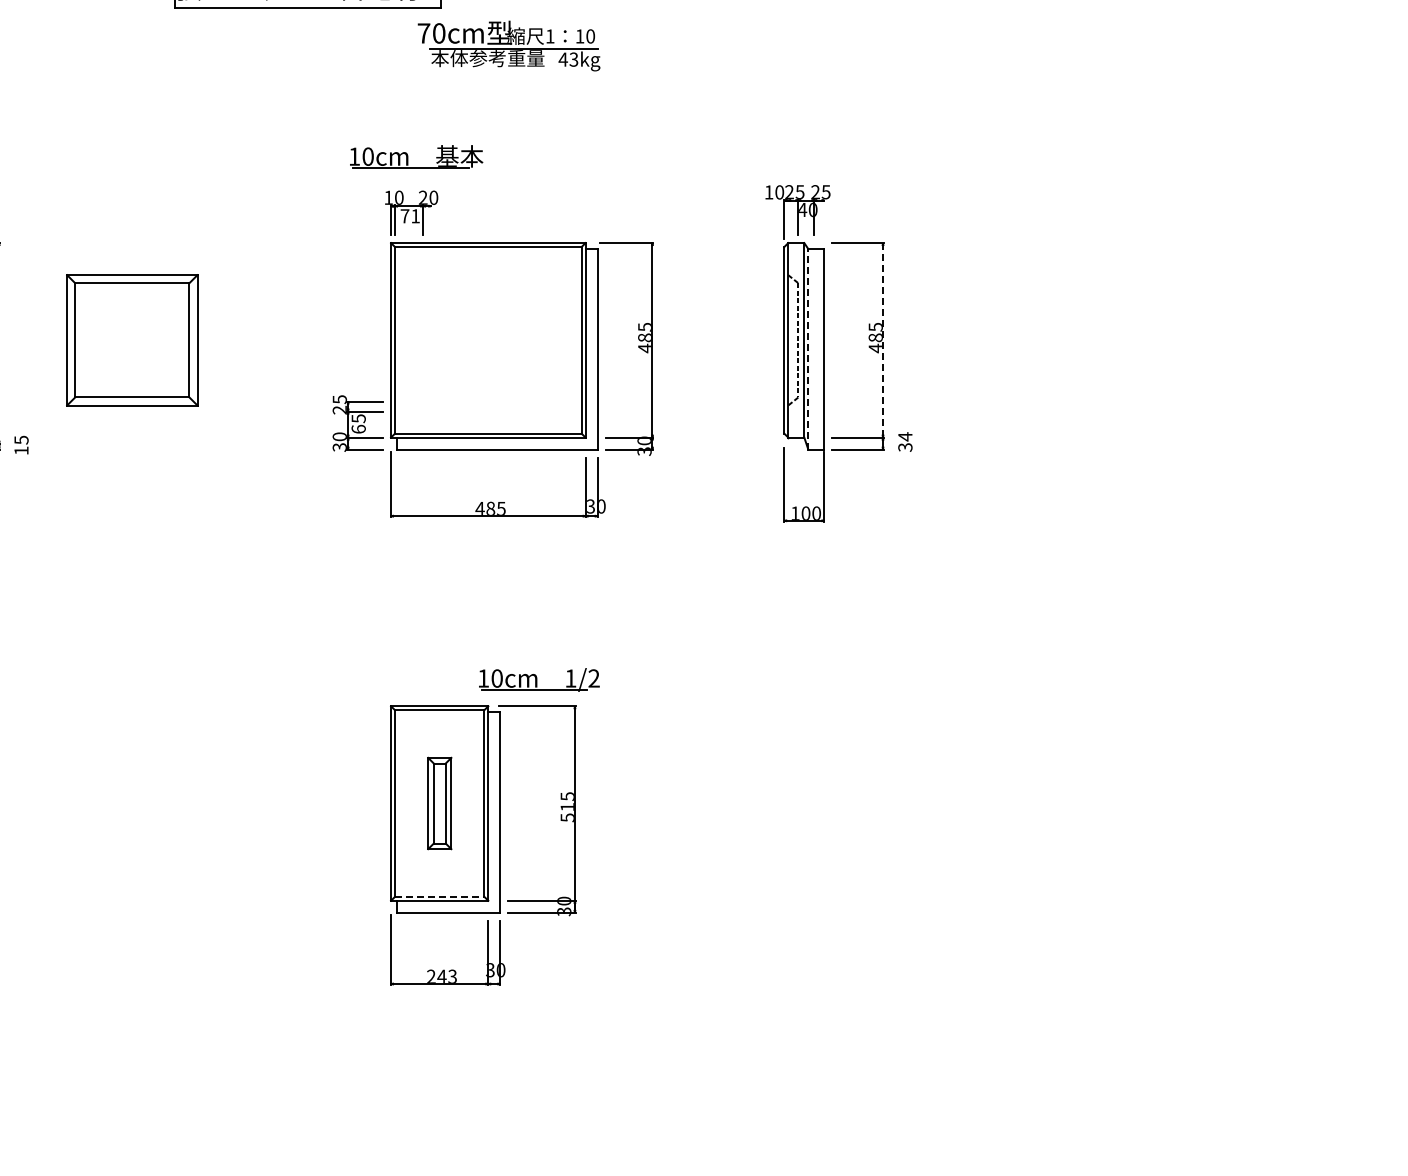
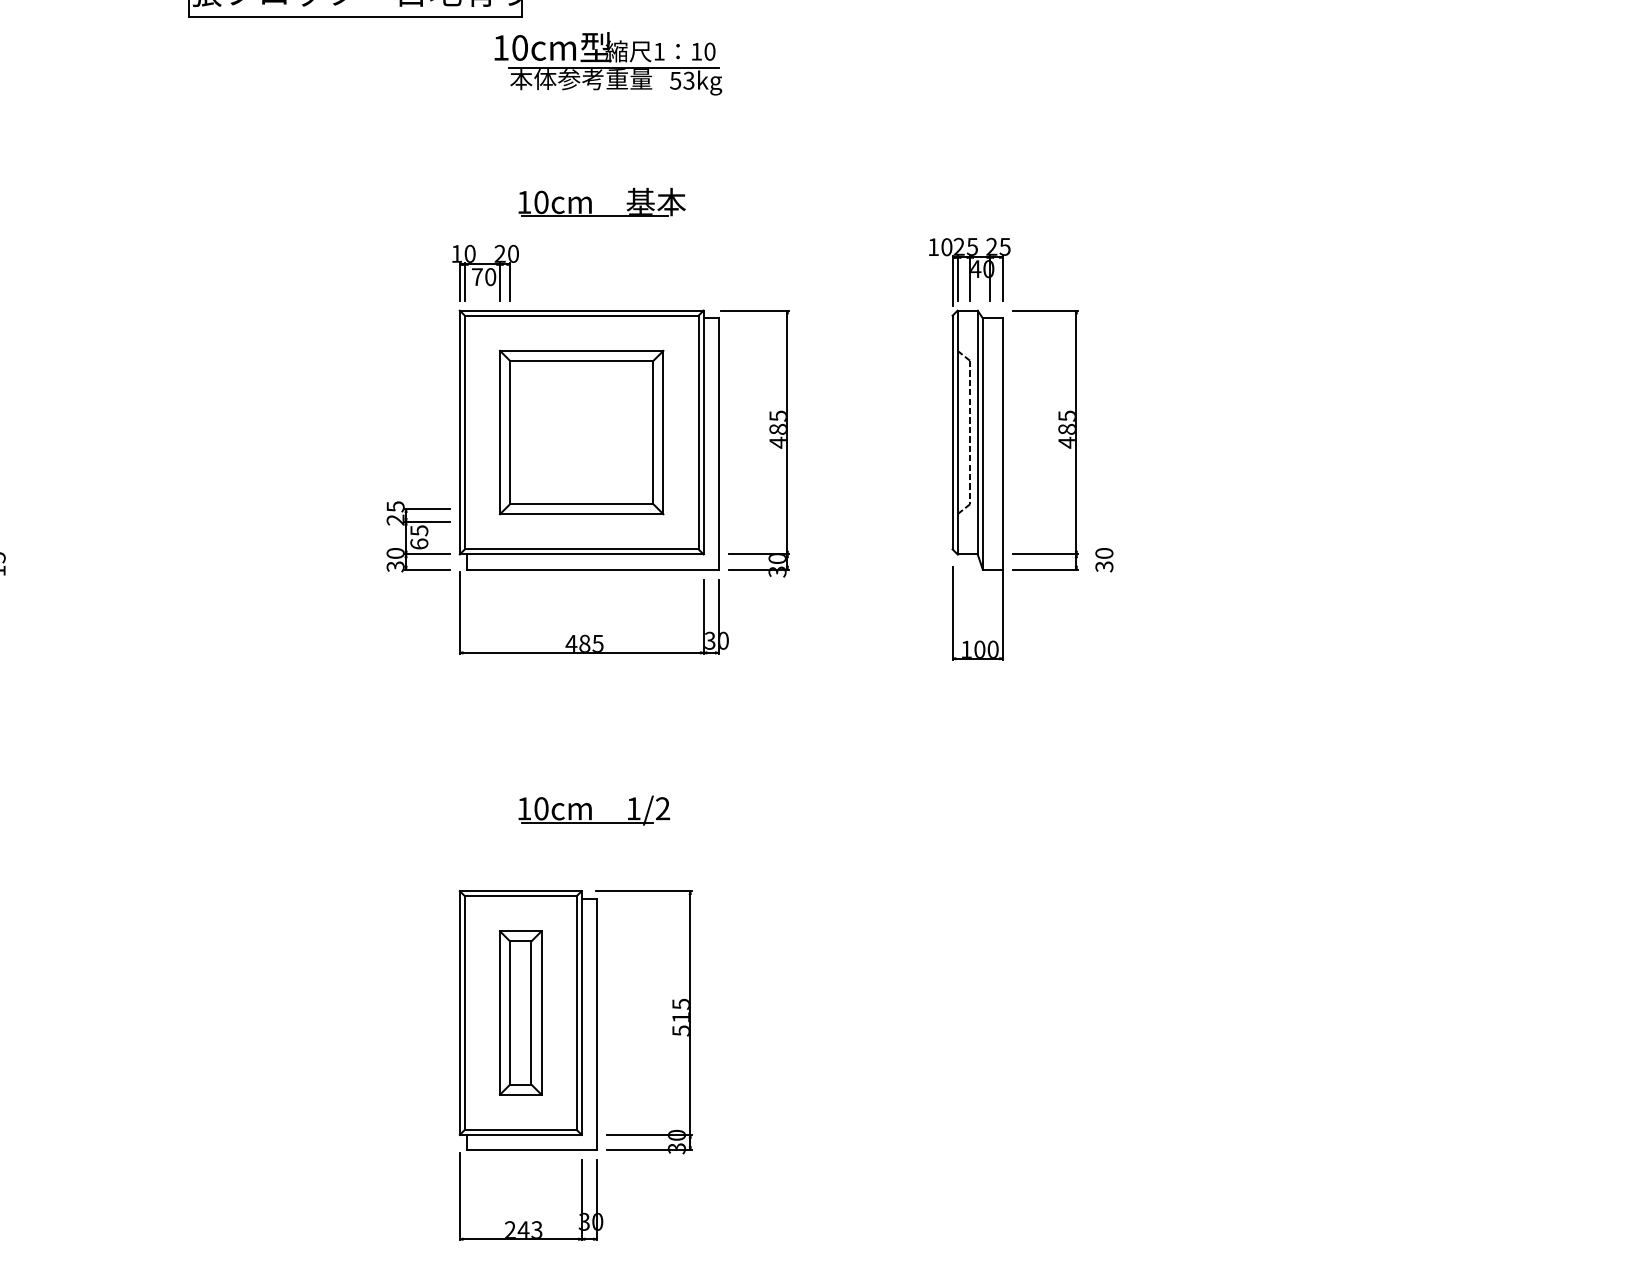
text: (423, 33) -> (500, 48), 70cm -> 10cm
text: (562, 59) -> (674, 80), 43kg -> 53kg
part: (408, 156) -> (591, 202), moved
text: (415, 216) -> (490, 277), 71 -> 70
line: (788, 217) -> (957, 278), added
line: (824, 217) -> (1003, 278), added
line: (431, 220) -> (510, 282), added
part: (132, 340) -> (581, 432), moved
line: (883, 340) -> (1076, 432), dashed -> solid
line: (808, 348) -> (982, 442), dashed -> solid
text: (905, 436) -> (1104, 553), 34 -> 30
part: (539, 679) -> (594, 809), moved
part: (439, 803) -> (520, 1012), size x1.43
line: (439, 896) -> (520, 1129), dashed -> solid

